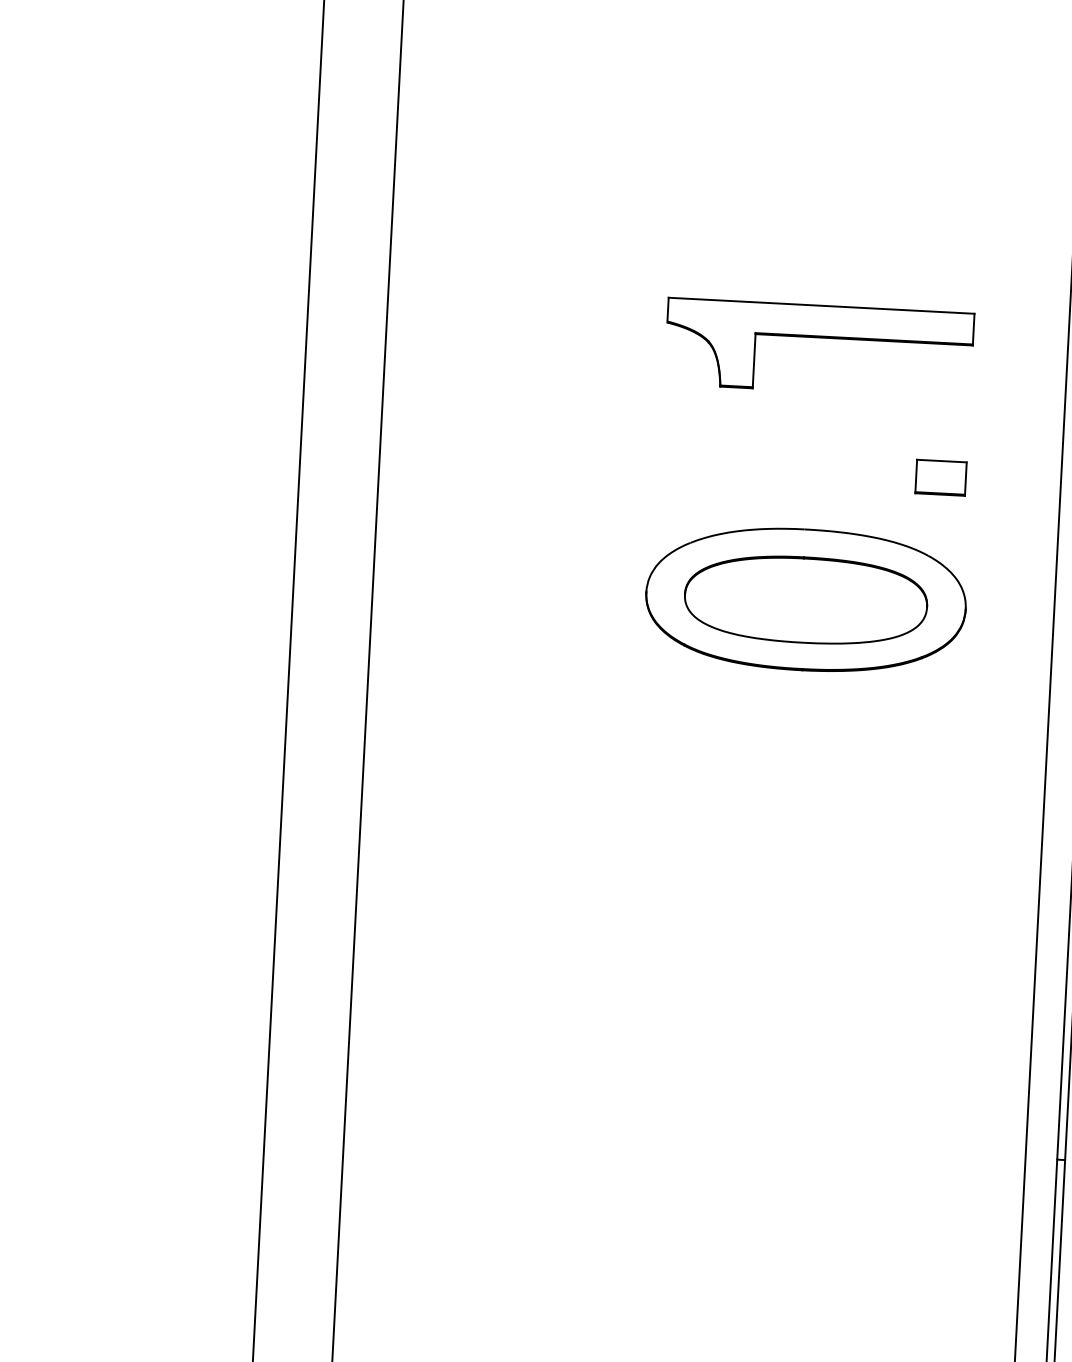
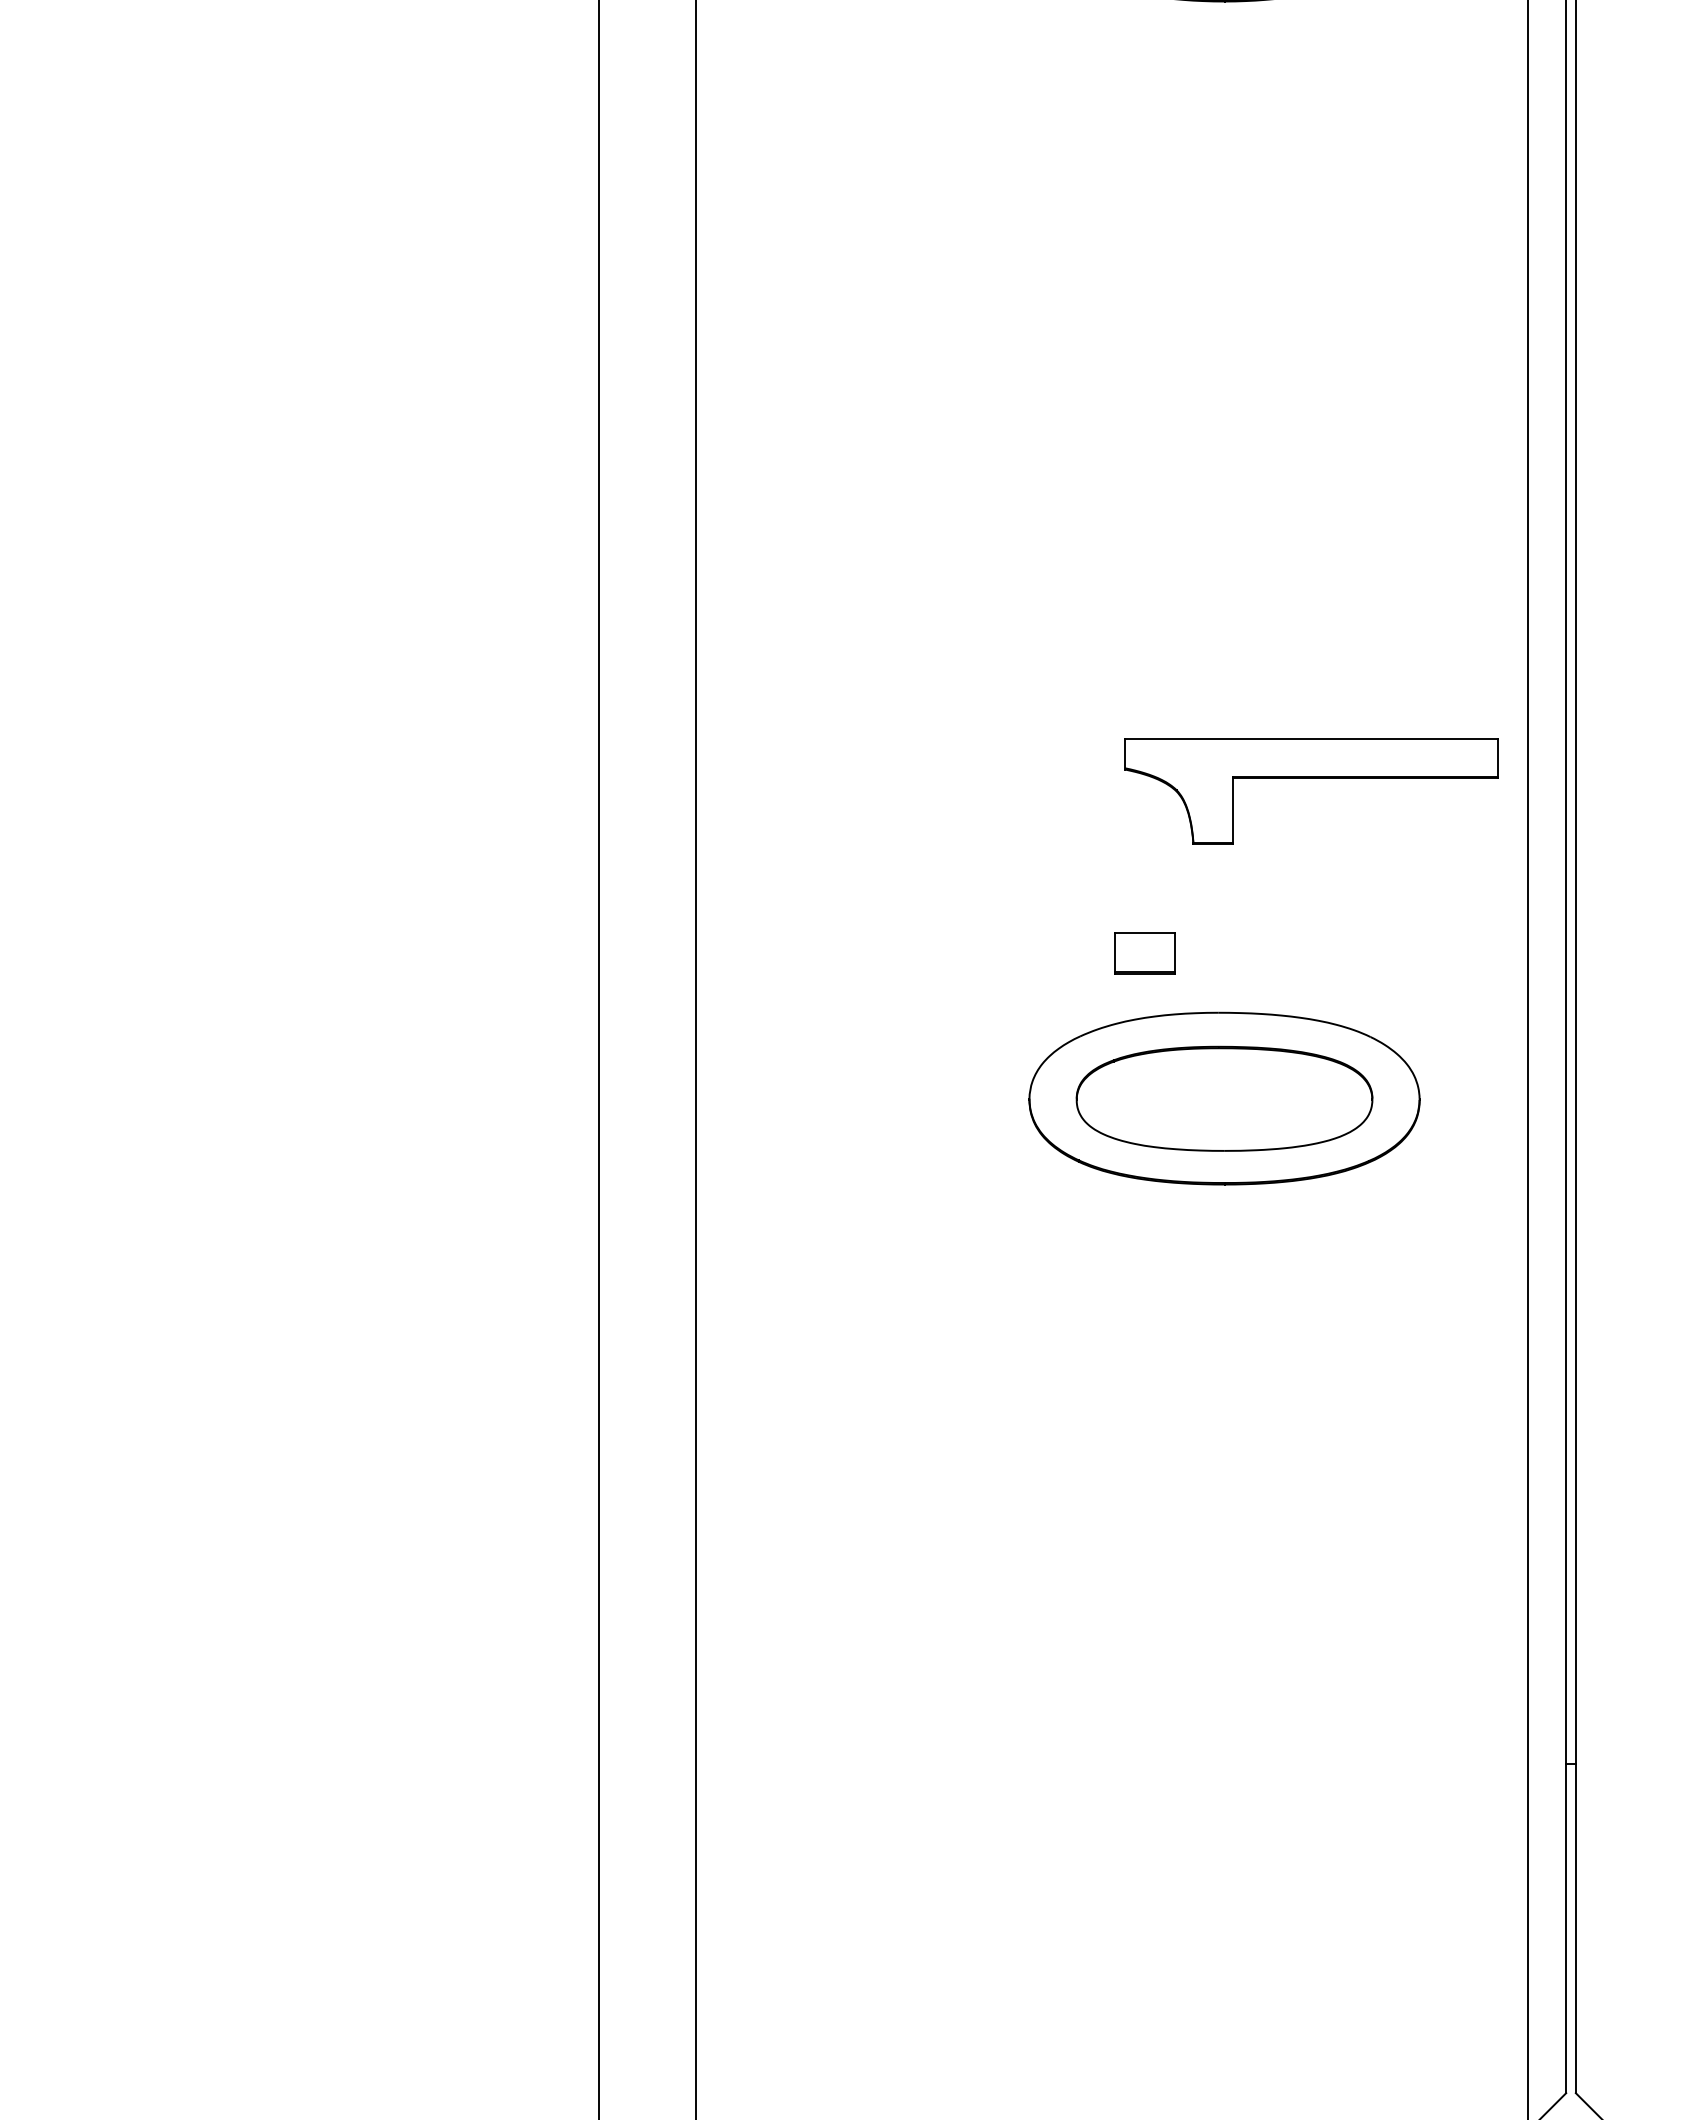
part: (819, 337) -> (1311, 778), moved
part: (940, 478) -> (1144, 953), moved

